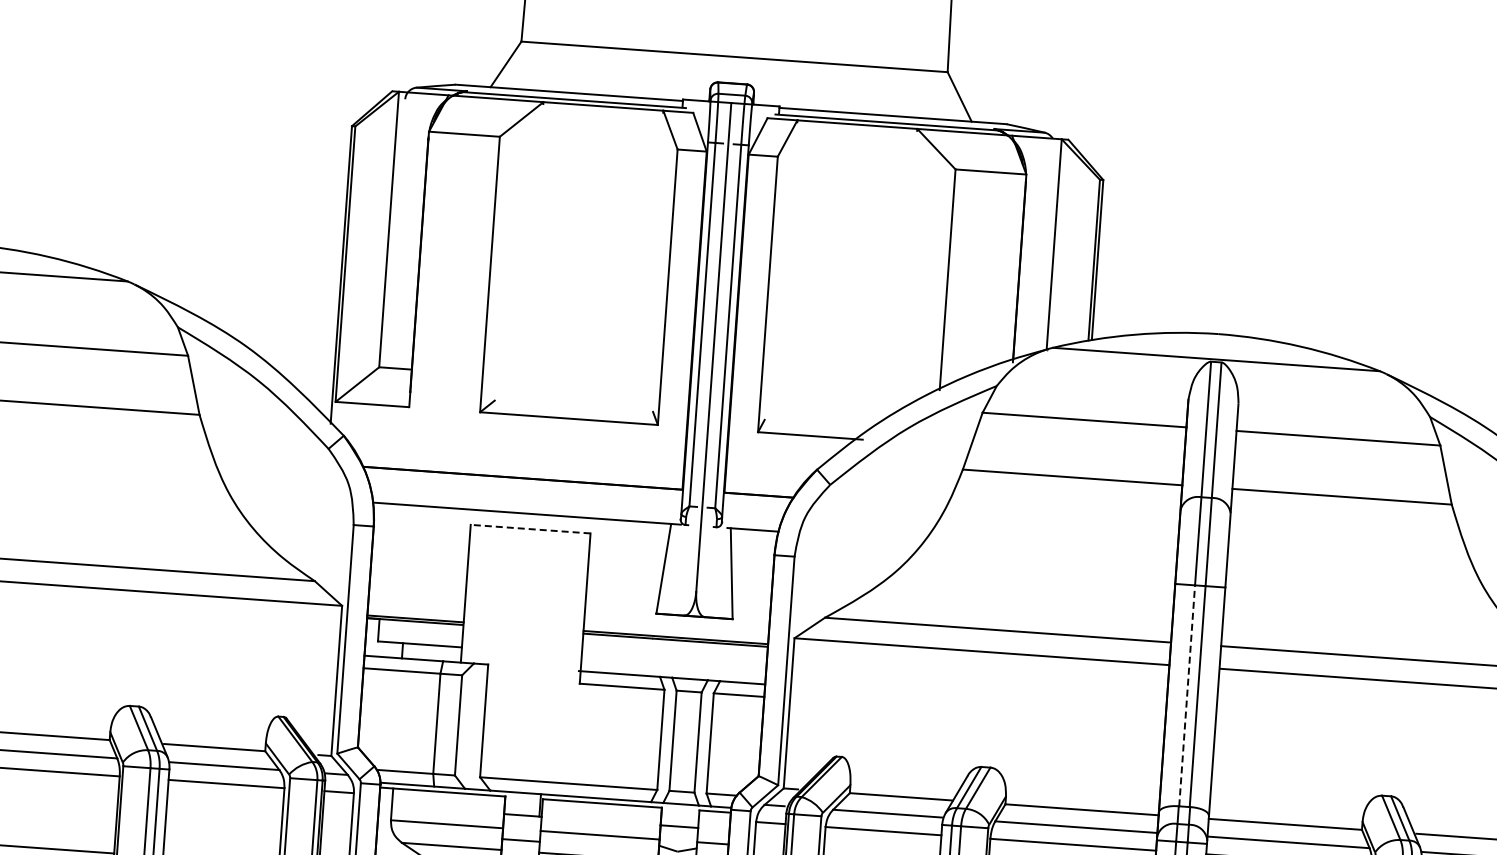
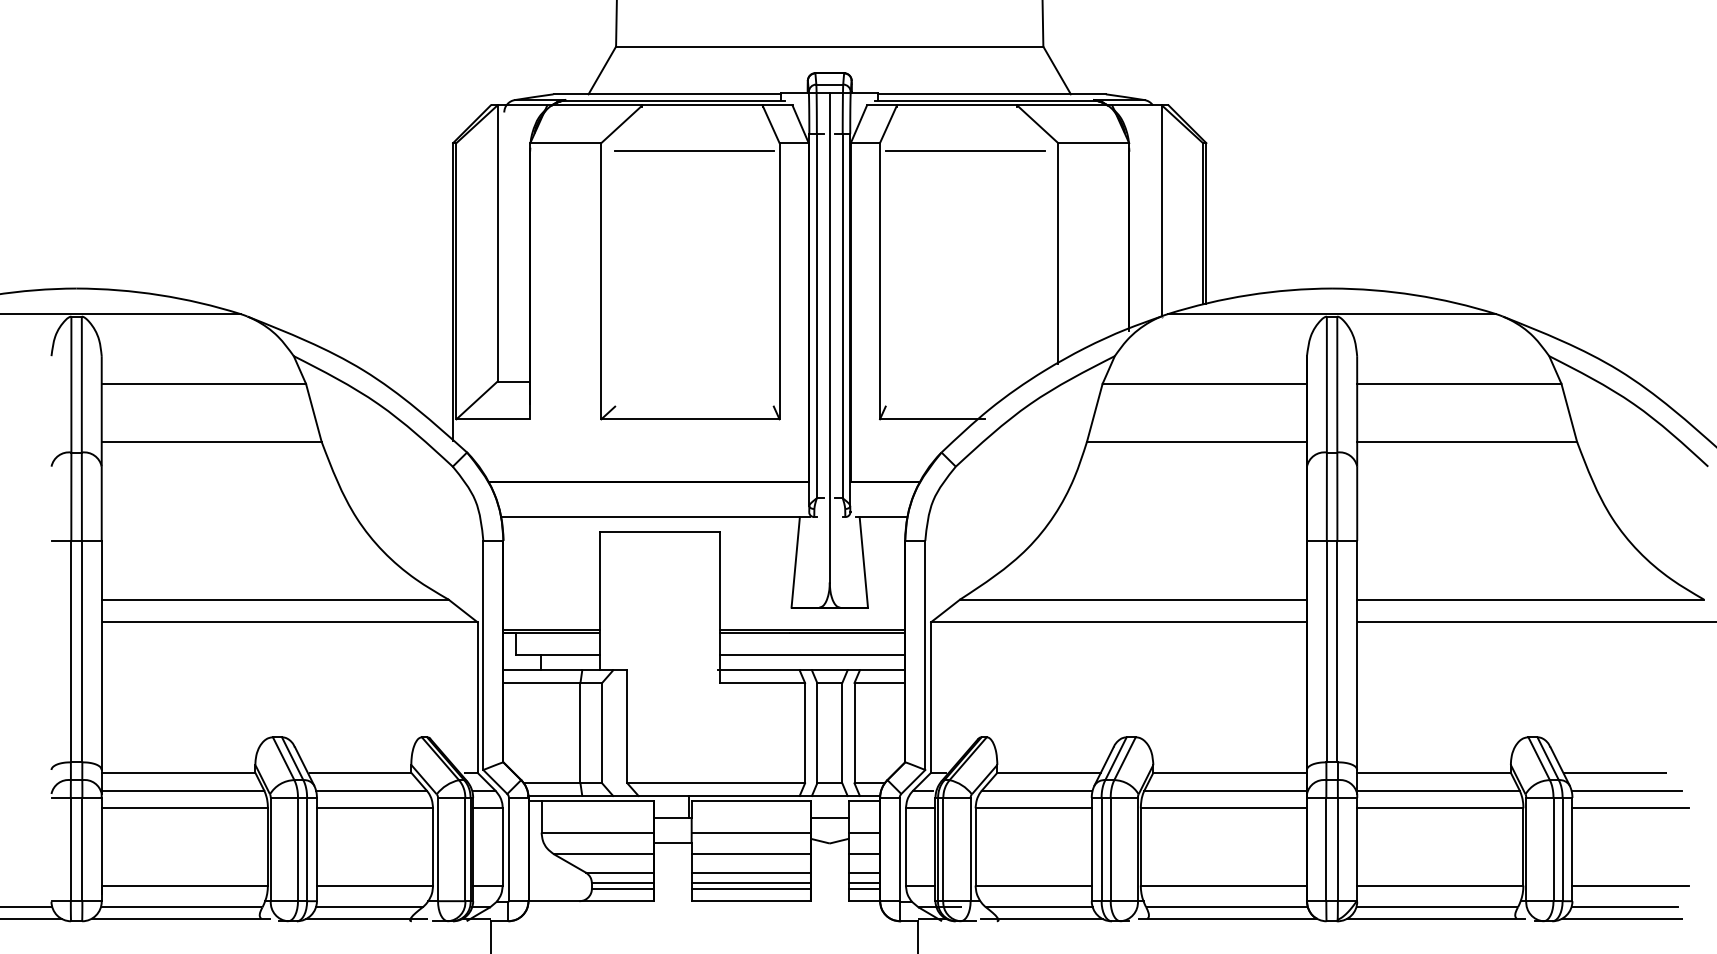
line: (592, 150) -> (694, 150), added
line: (861, 170) -> (964, 150), added
line: (530, 529) -> (659, 532), dashed -> solid
line: (673, 662) -> (812, 655), added
line: (1186, 695) -> (1326, 651), dashed -> solid

